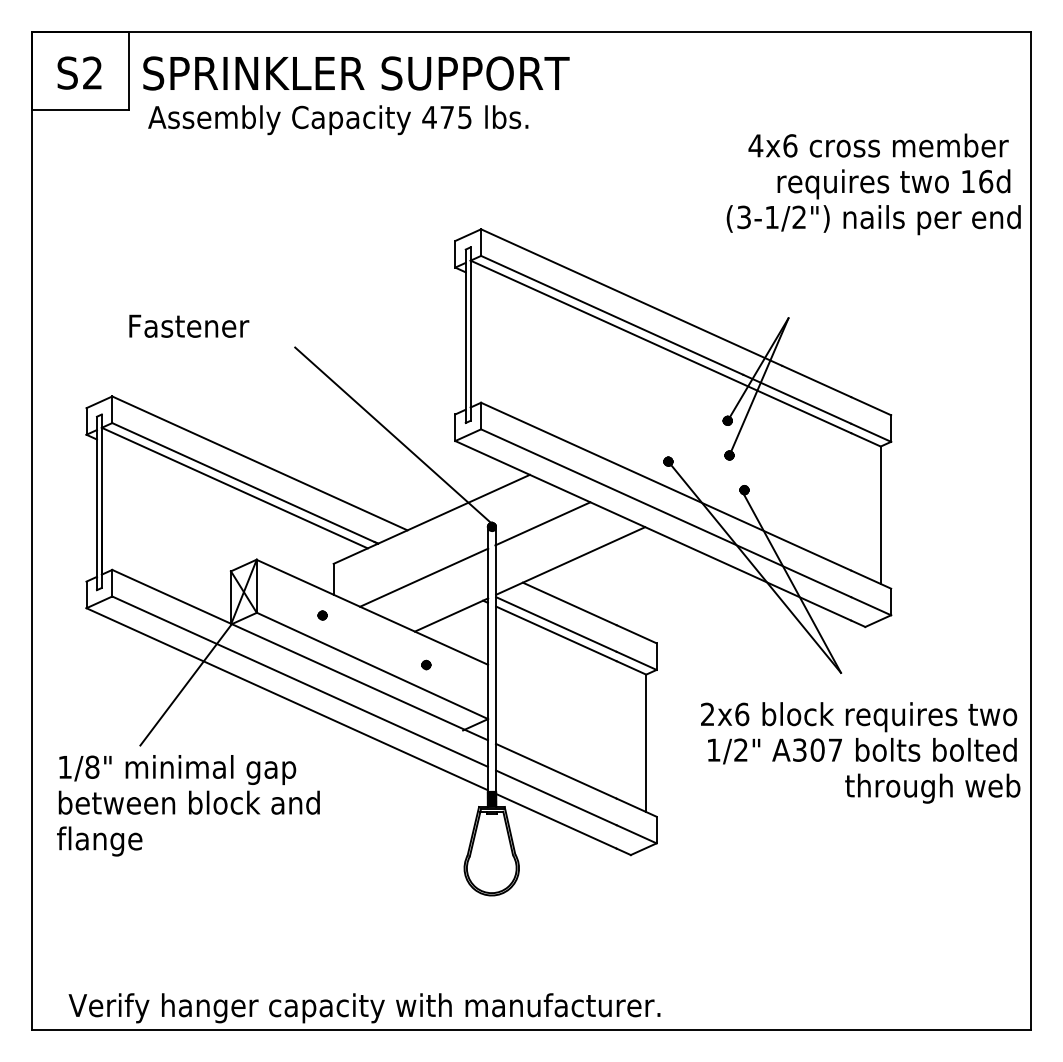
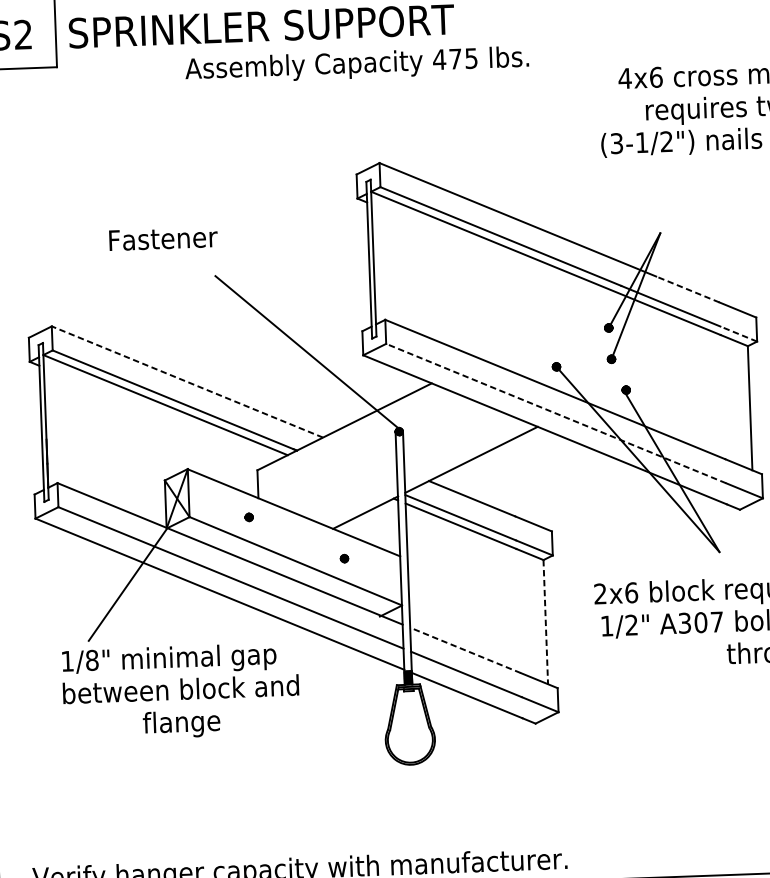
text: (338, 120) -> (357, 65), moved
text: (189, 325) -> (163, 238), moved
line: (816, 381) -> (687, 289), solid -> dashed
line: (871, 432) -> (739, 333), solid -> dashed
line: (259, 463) -> (187, 382), solid -> dashed
line: (665, 513) -> (555, 413), solid -> dashed
line: (542, 523) -> (444, 426), removed
line: (424, 577) -> (339, 479), removed
line: (646, 743) -> (546, 622), solid -> dashed
line: (555, 771) -> (464, 650), solid -> dashed
text: (188, 784) -> (179, 672), moved
text: (99, 841) -> (181, 724), moved

